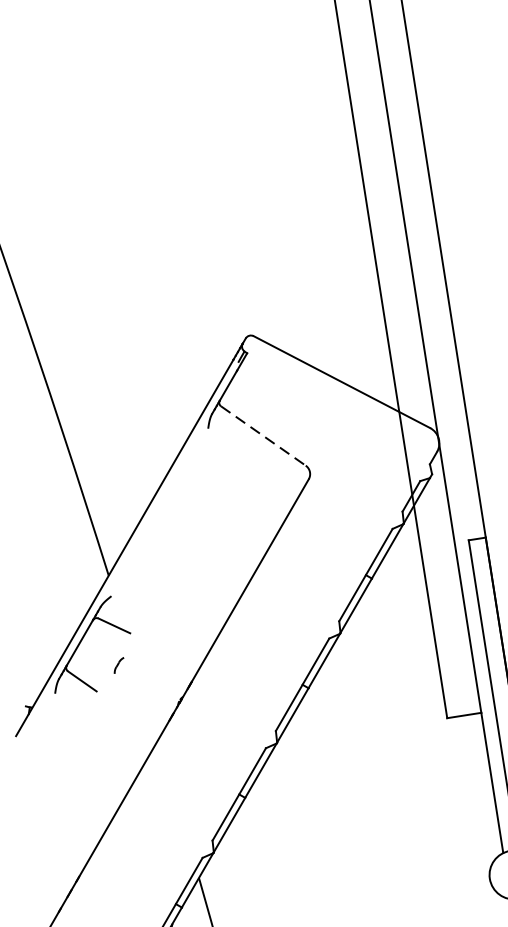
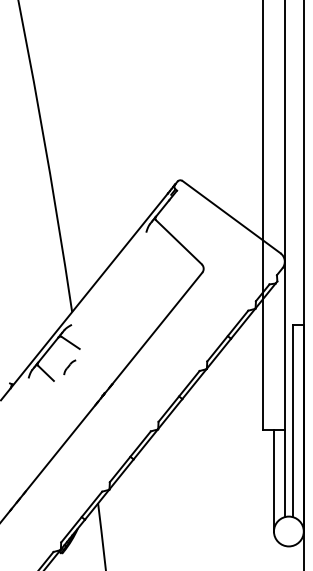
line: (262, 436) -> (178, 242), dashed -> solid
part: (118, 665) -> (69, 367), size x1.67
line: (476, 796) -> (273, 480), added

